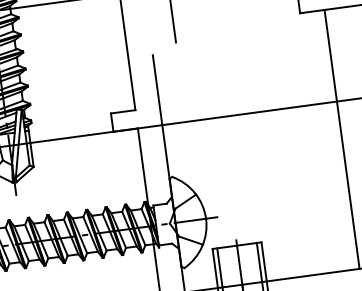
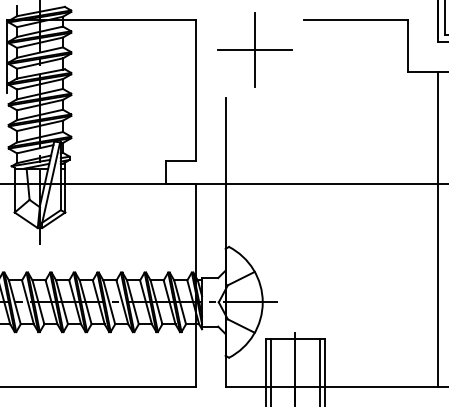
line: (171, 11) -> (255, 49), added

